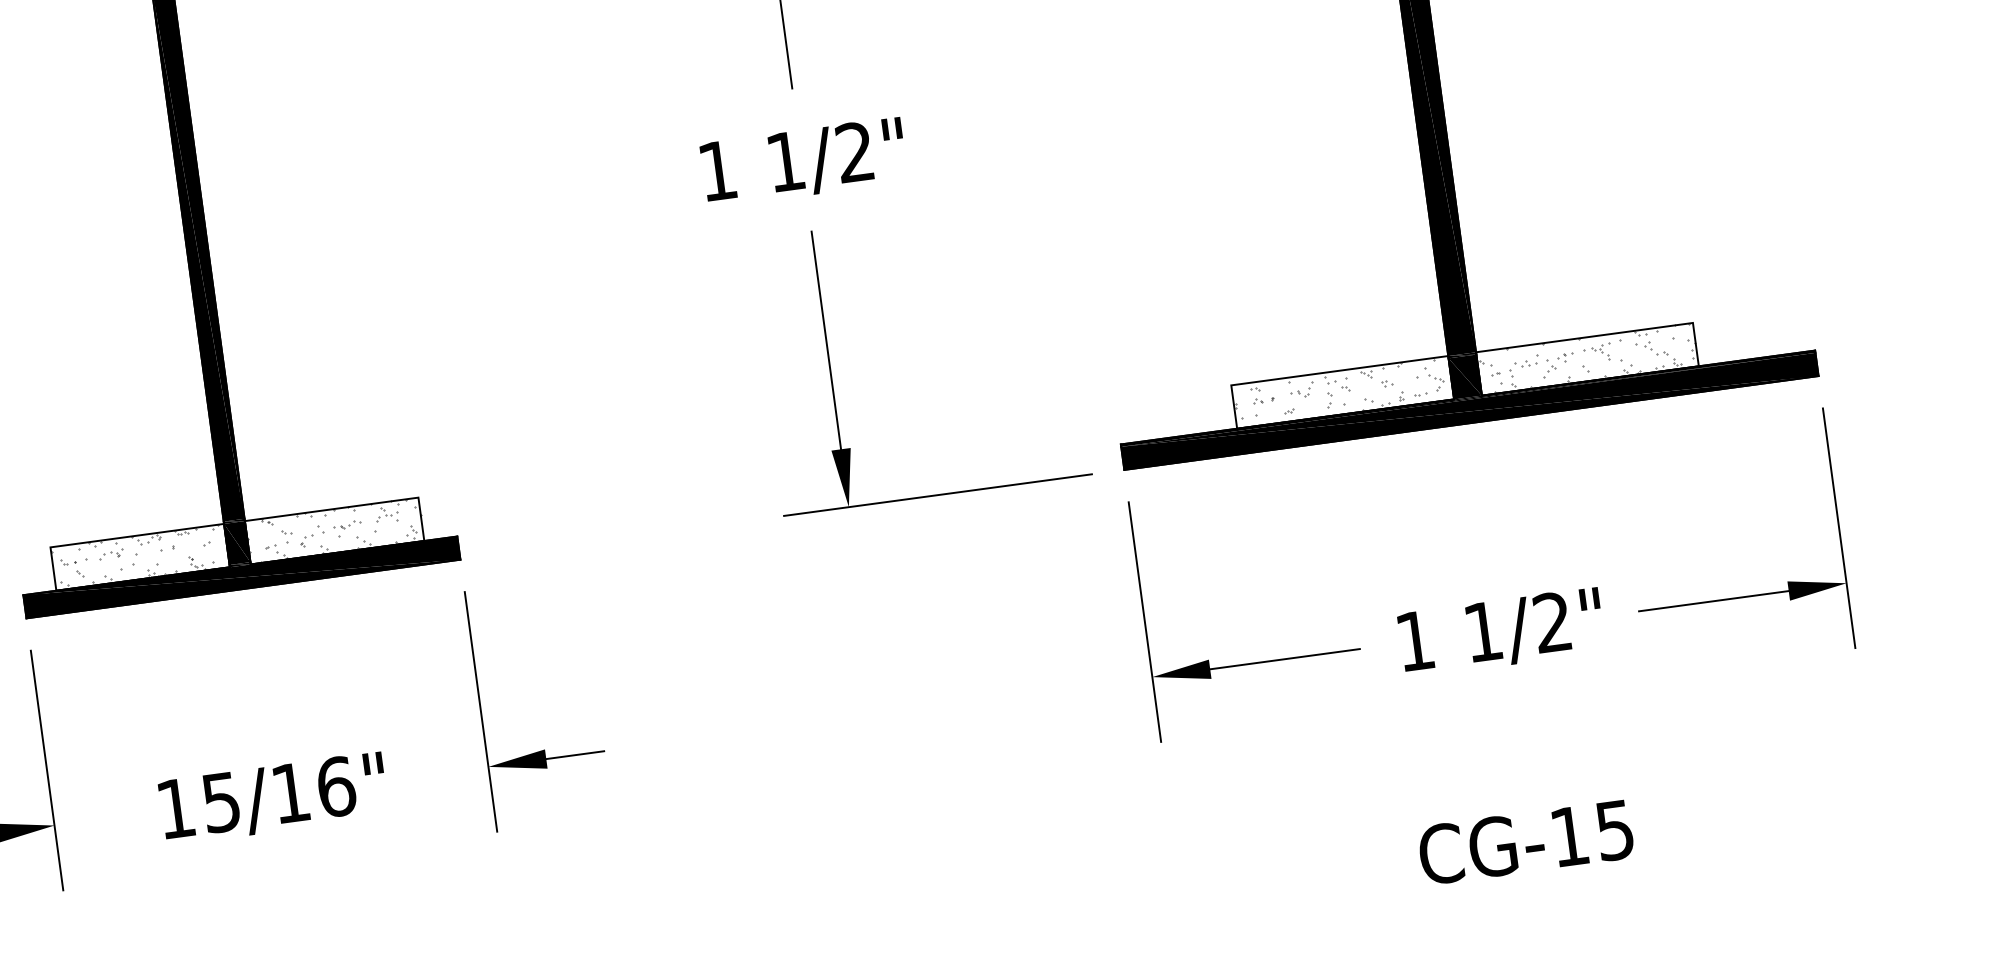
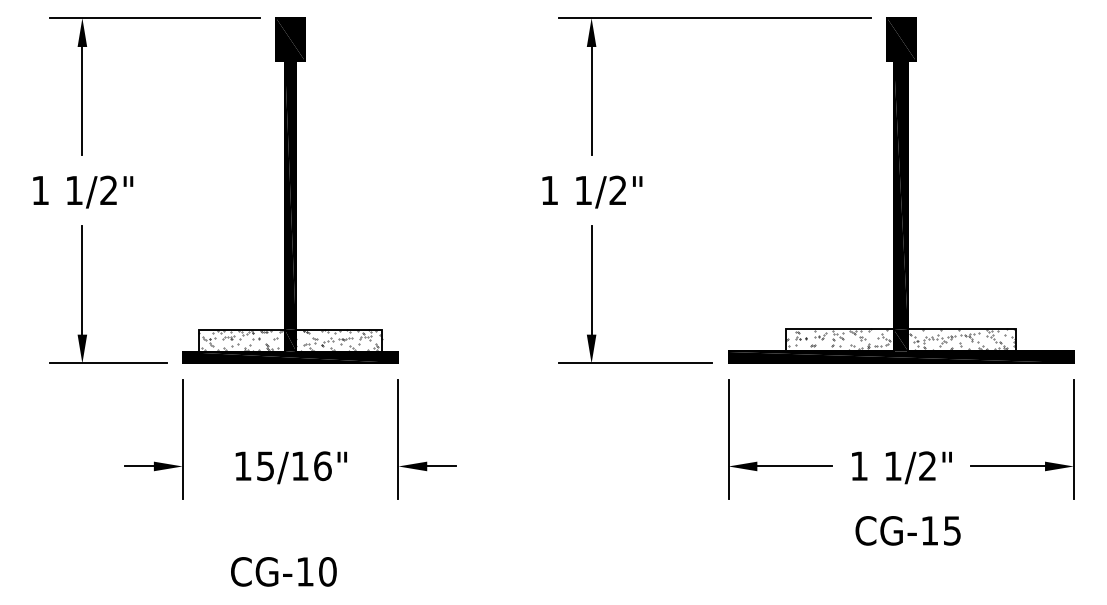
text: (1524, 841) -> (907, 530), moved

